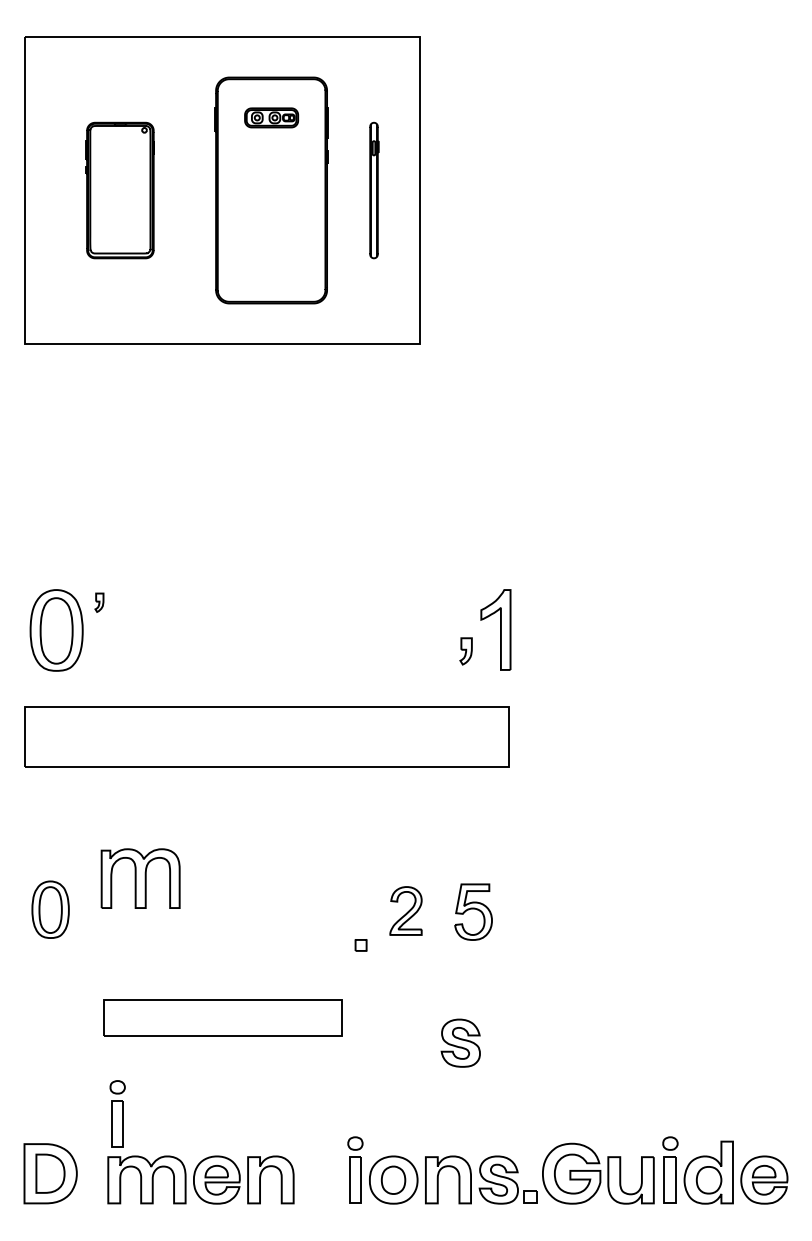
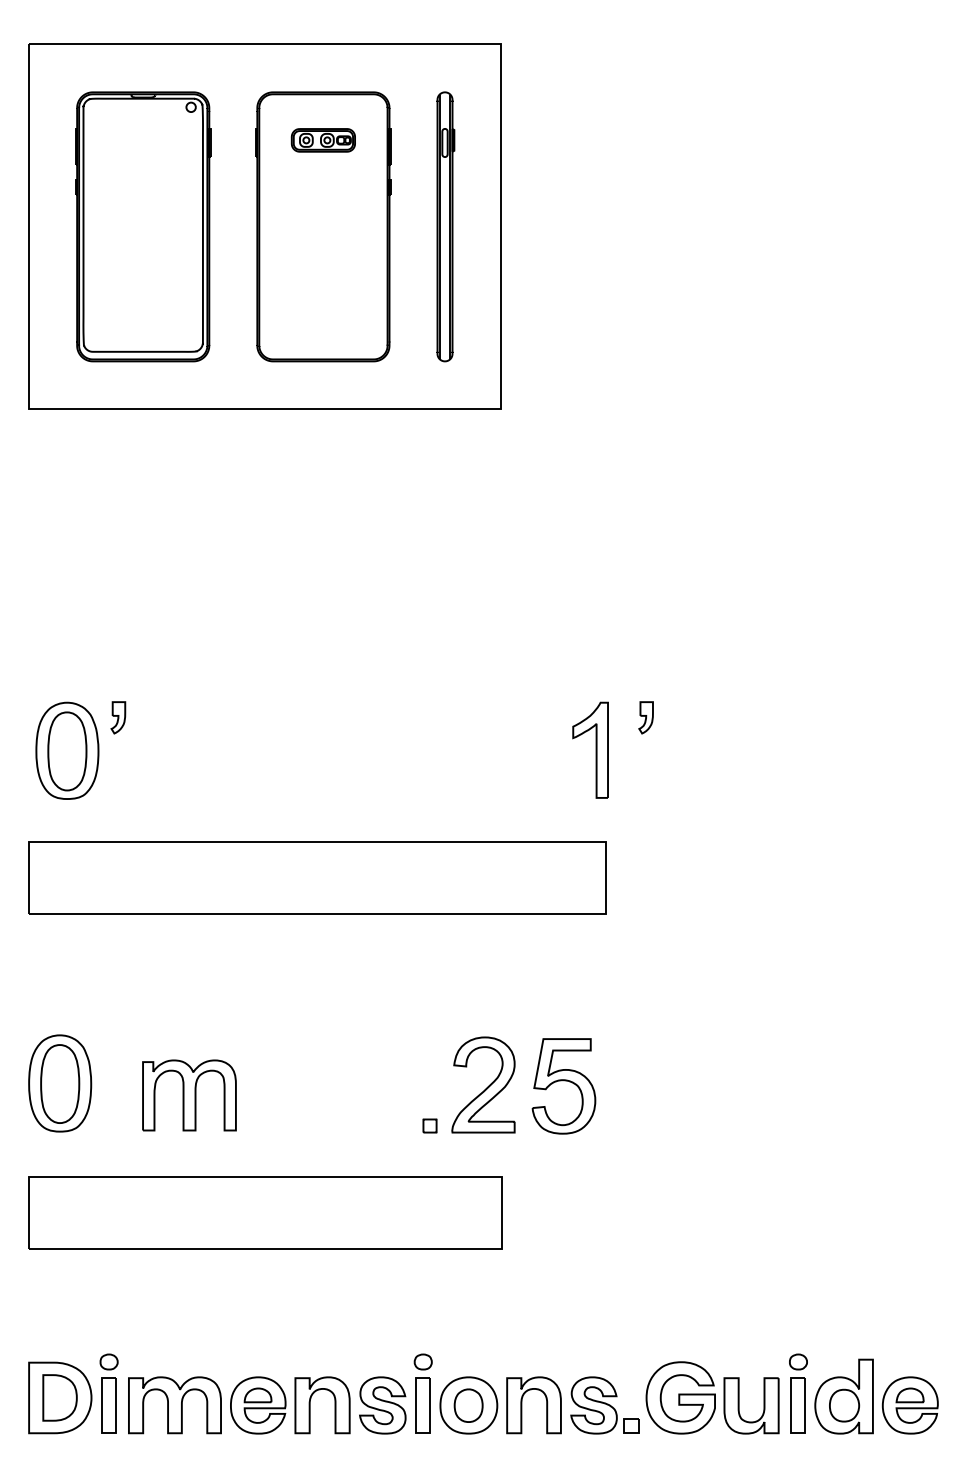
part: (120, 190) -> (143, 226), size x1.67
part: (374, 190) -> (445, 226), size x1.67
part: (99, 602) -> (118, 717), size x1.43
part: (465, 651) -> (645, 717), moved
part: (140, 878) -> (189, 1095), moved
part: (50, 909) -> (60, 1083), size x1.43
part: (406, 910) -> (483, 1084), size x1.67
part: (473, 912) -> (563, 1086), size x1.43
part: (222, 1018) -> (265, 1212), size x1.67
part: (460, 1043) -> (382, 1405), moved
part: (117, 1113) -> (108, 1393), moved

